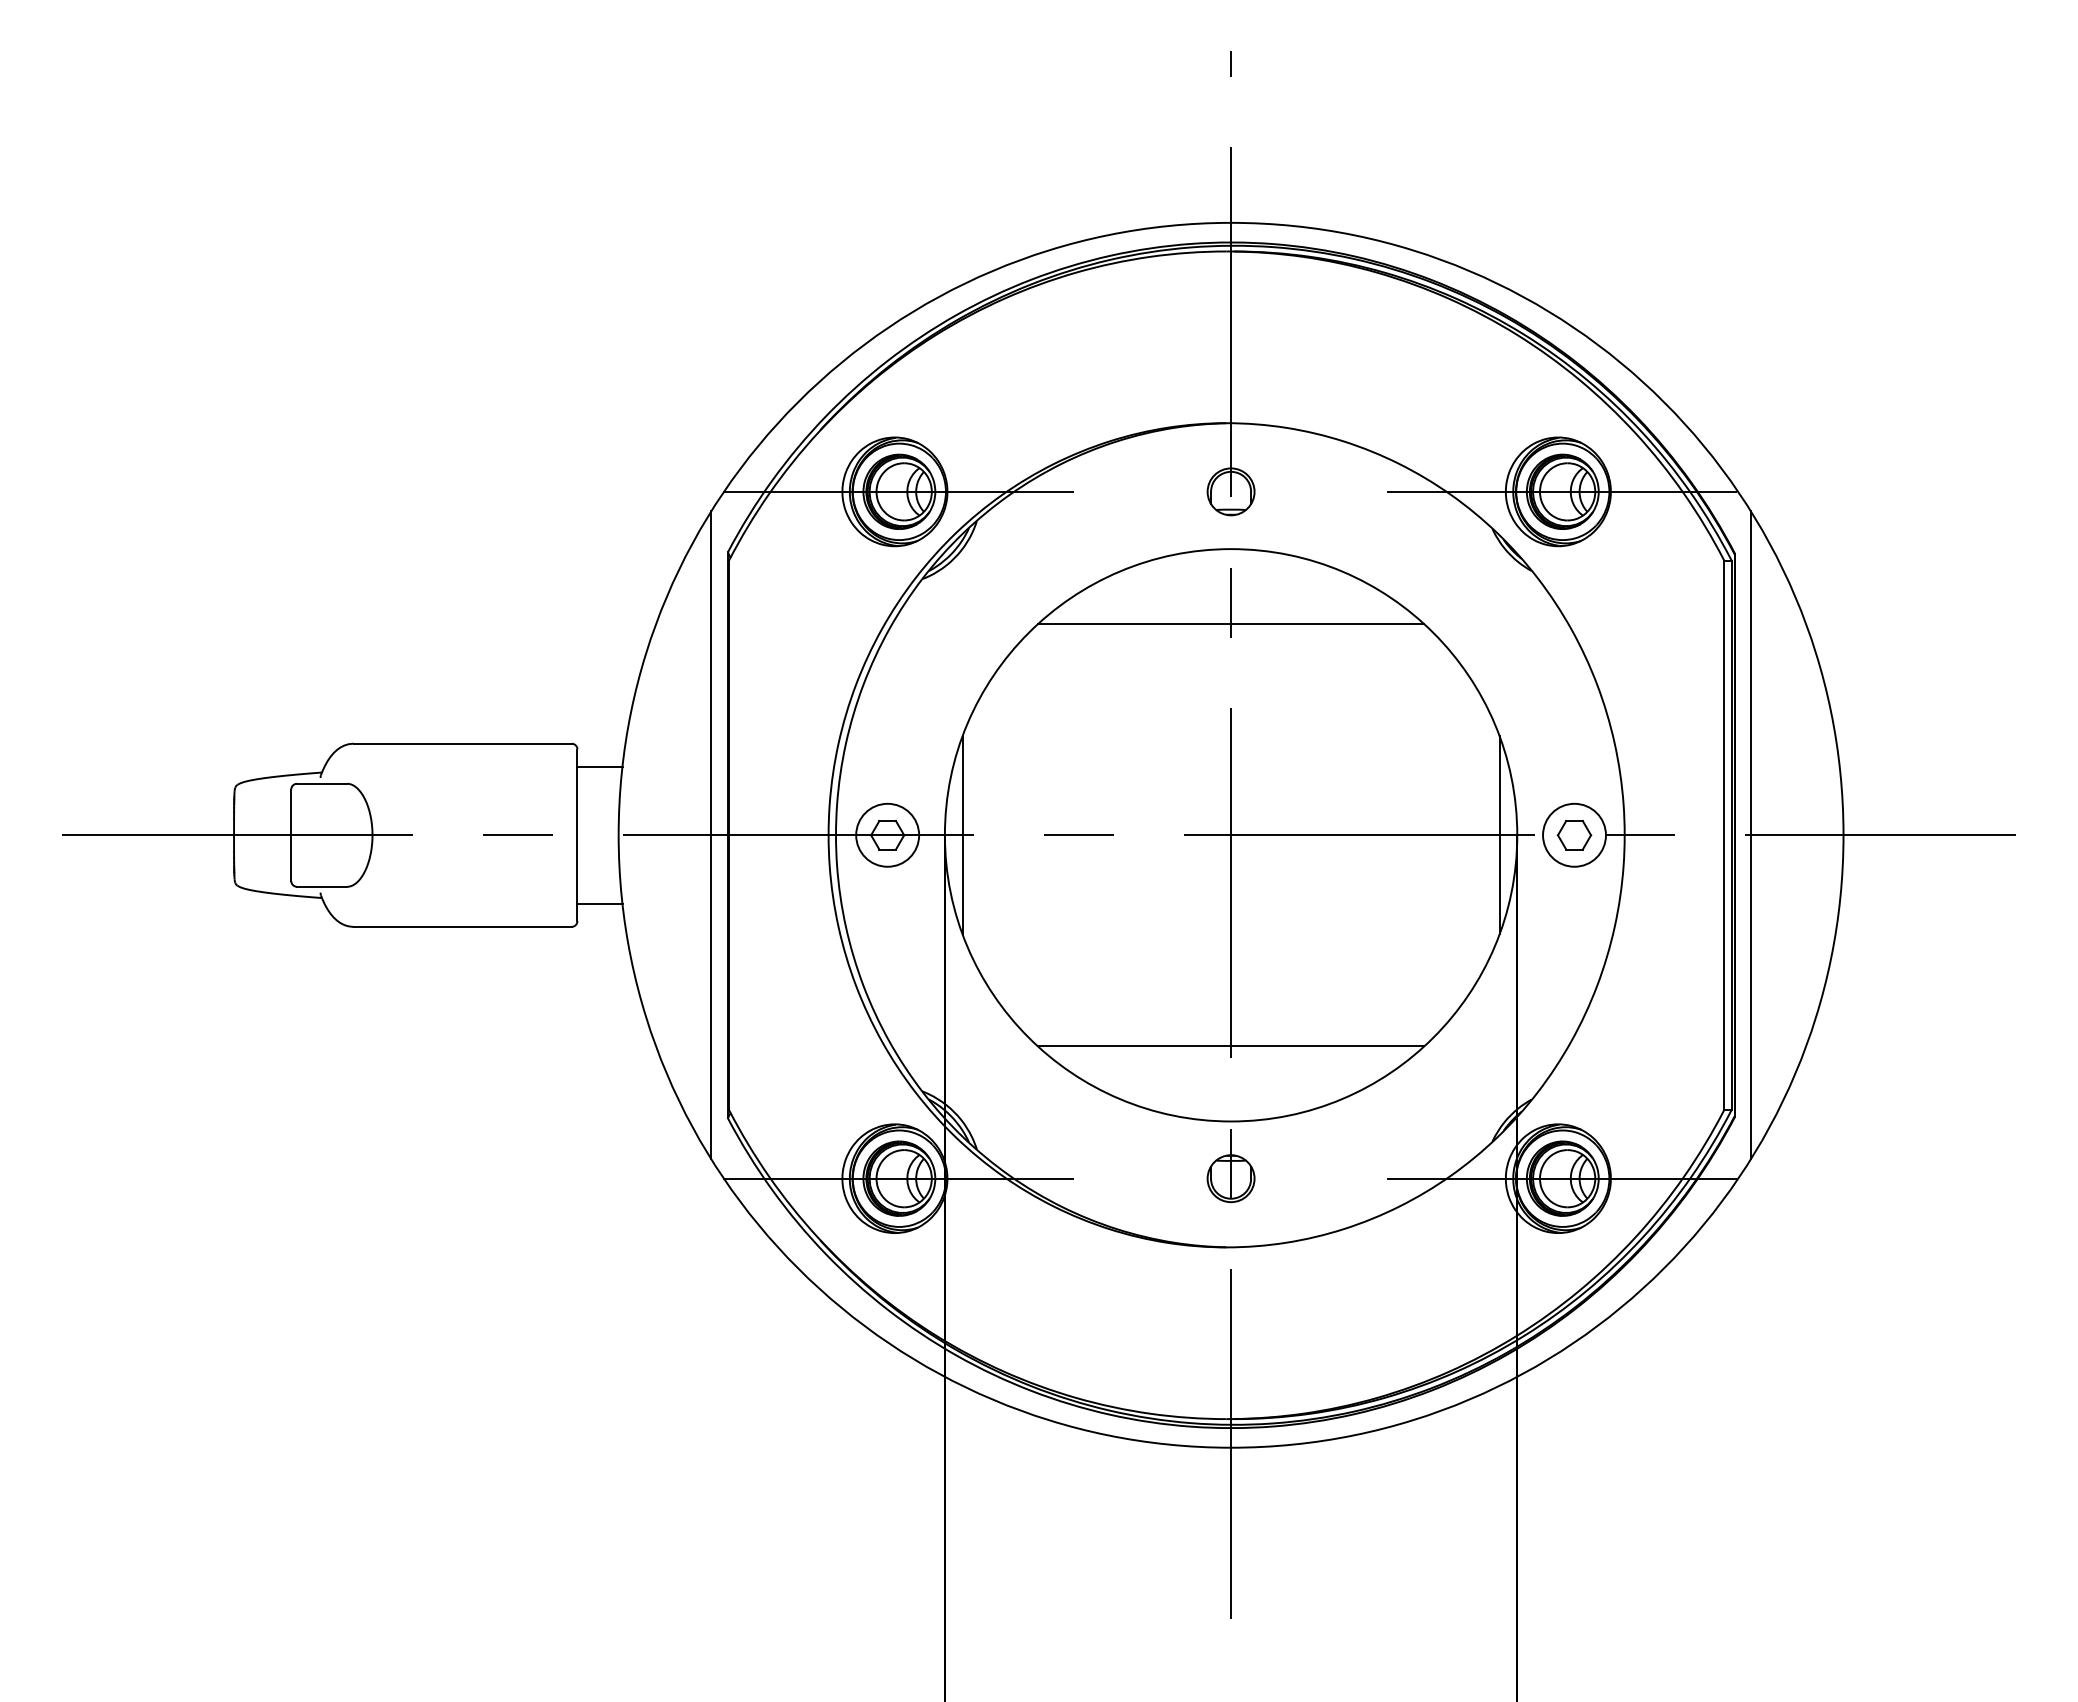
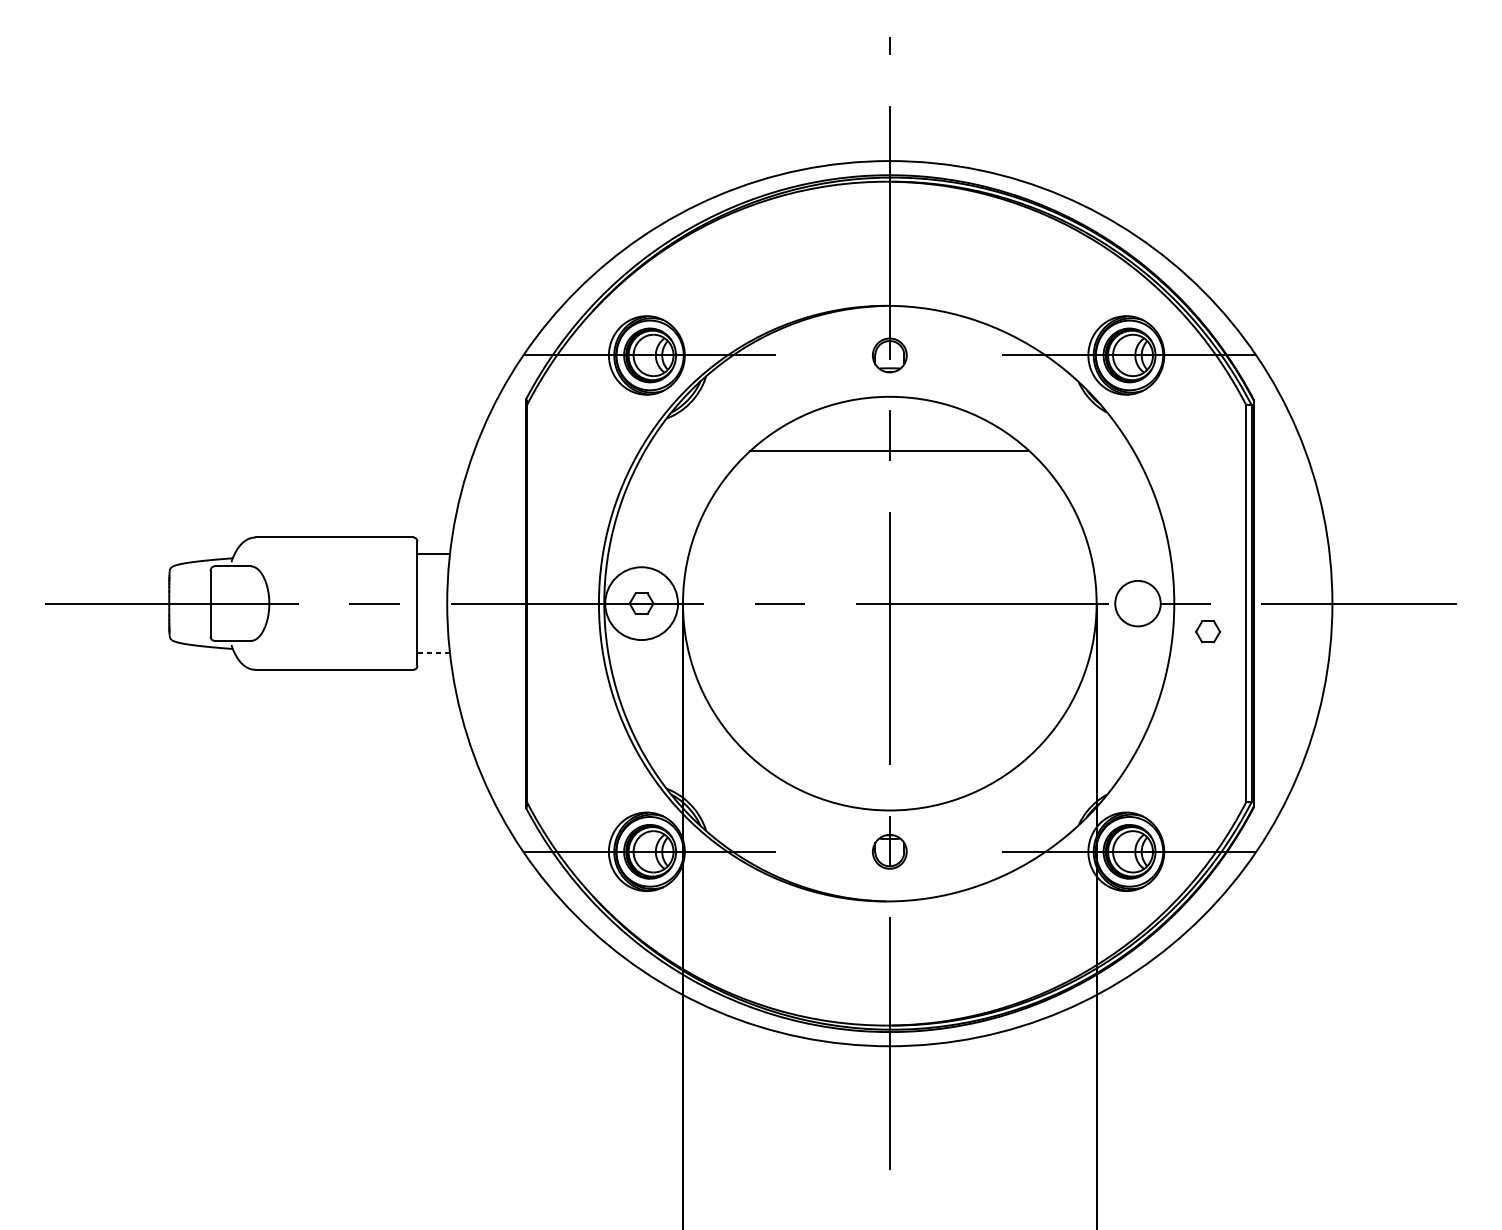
circle: (887, 834) -> (641, 603), size x1.6
line: (711, 835) -> (514, 603), removed
line: (962, 835) -> (695, 603), removed
line: (1499, 835) -> (1083, 603), removed
part: (1574, 835) -> (1208, 631), moved
line: (1750, 835) -> (1265, 603), removed
line: (600, 903) -> (434, 652), solid -> dashed
line: (1231, 1046) -> (890, 756), removed

